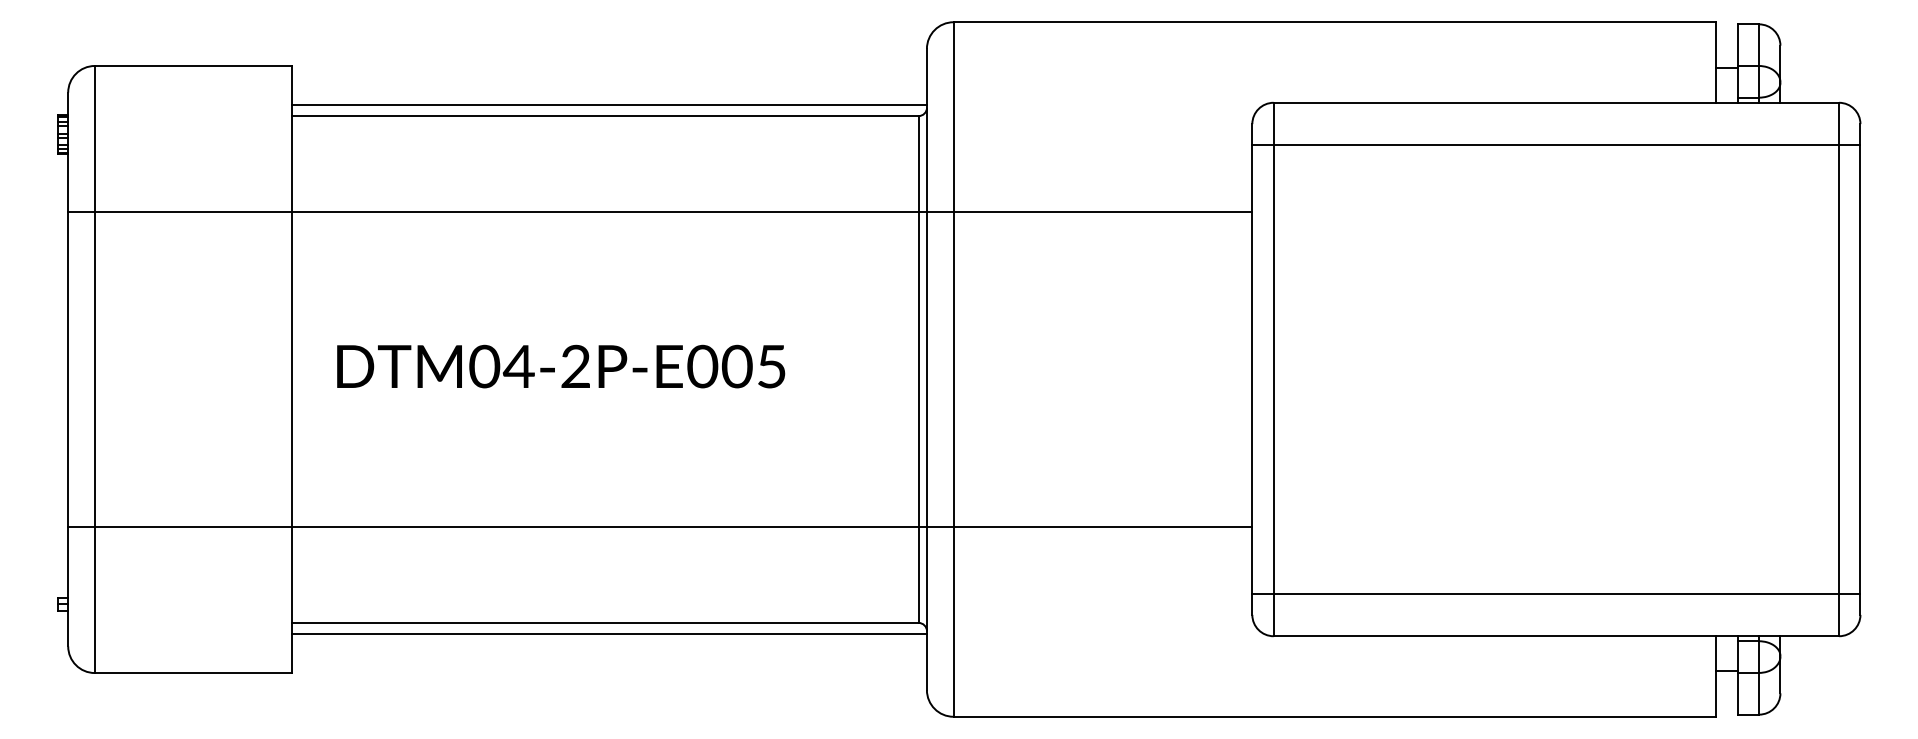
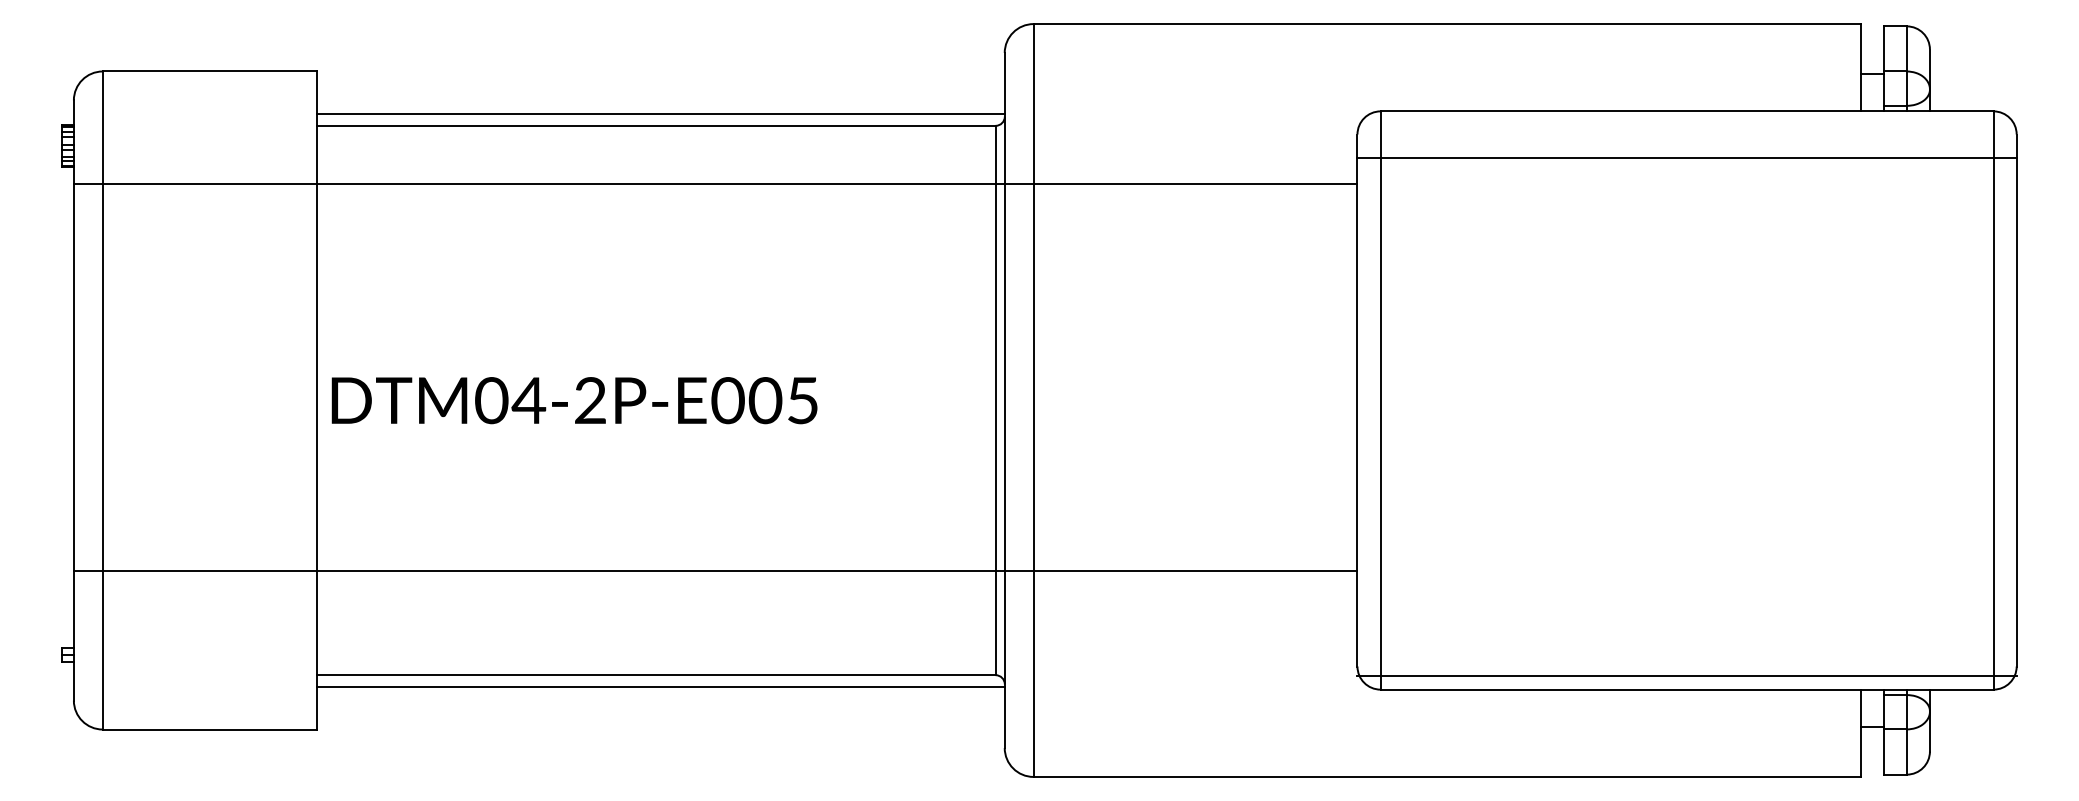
line: (660, 212) -> (715, 184), moved
text: (561, 366) -> (575, 400), moved
line: (1556, 593) -> (1687, 675), moved

